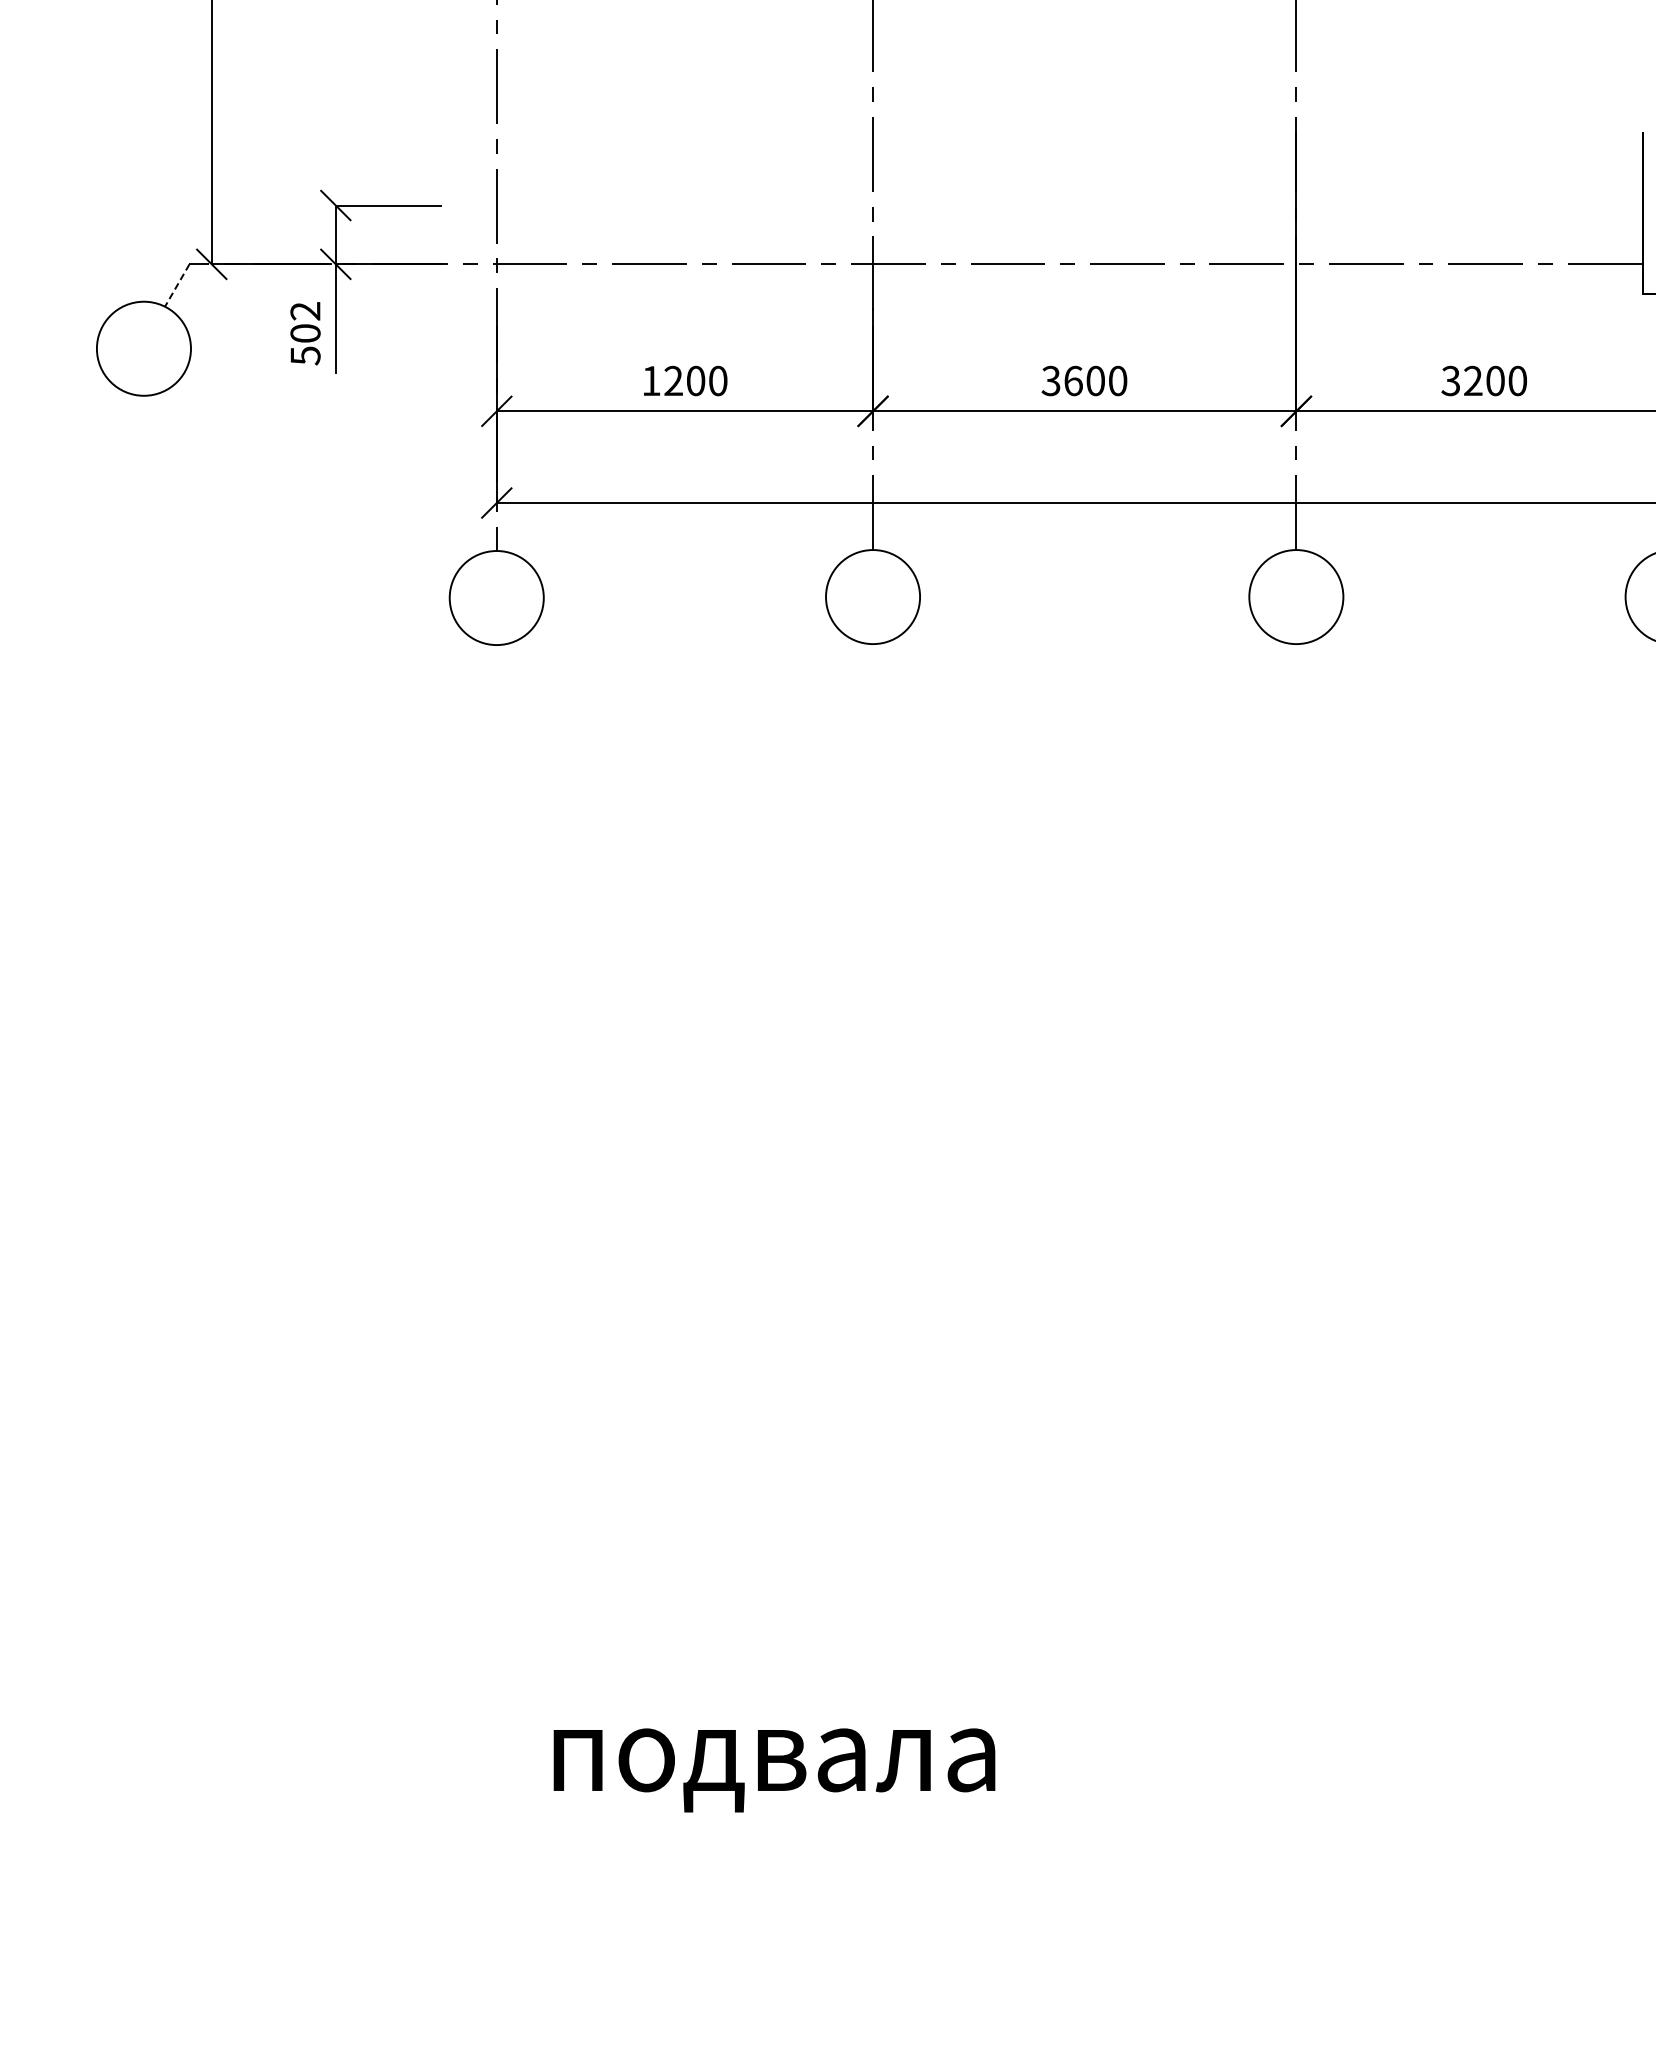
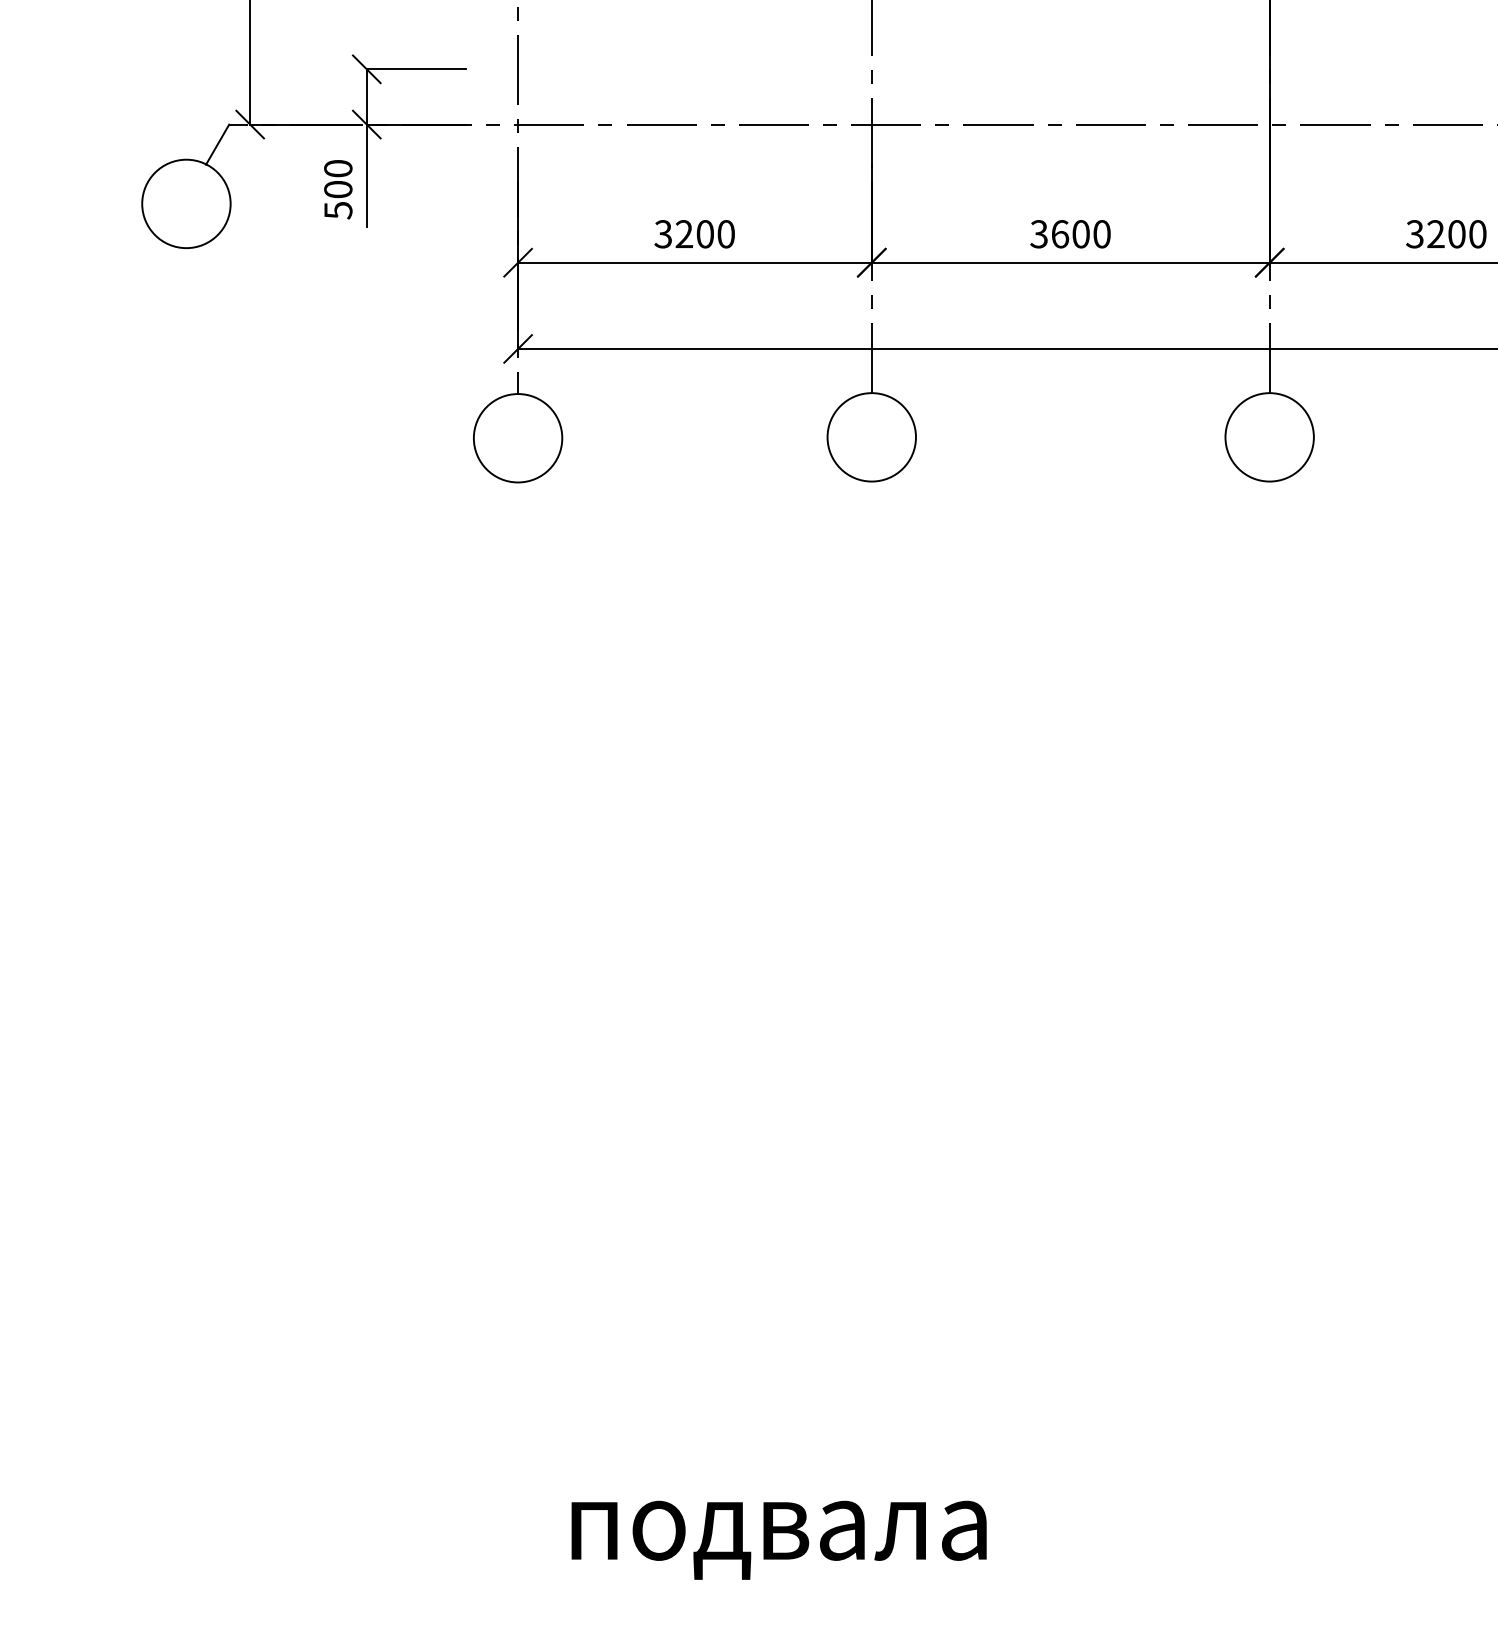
line: (177, 285) -> (217, 144), dashed -> solid
text: (305, 311) -> (338, 168), 502 -> 500
text: (650, 380) -> (662, 233), 1200 -> 3200

